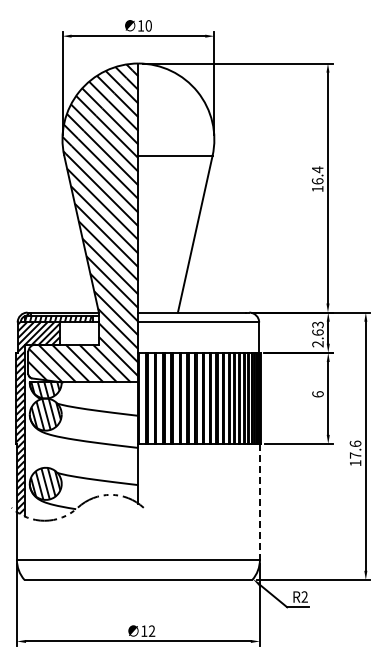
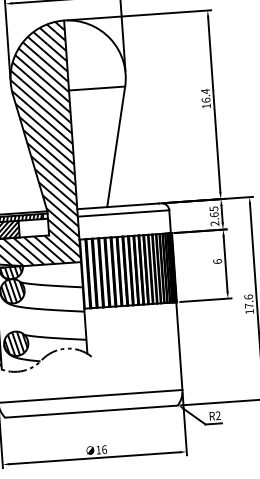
text: (317, 324) -> (213, 208), 2.63 -> 2.65
line: (259, 501) -> (178, 345), dashed -> solid
text: (151, 630) -> (104, 449), 12 -> 16

